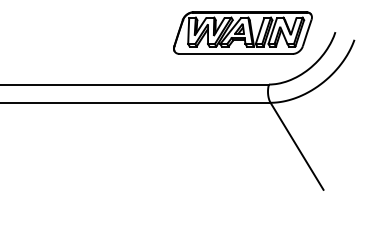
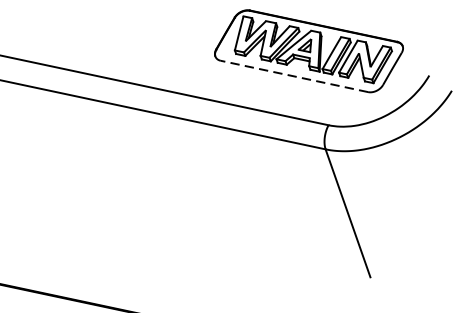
line: (236, 53) -> (294, 75), solid -> dashed

